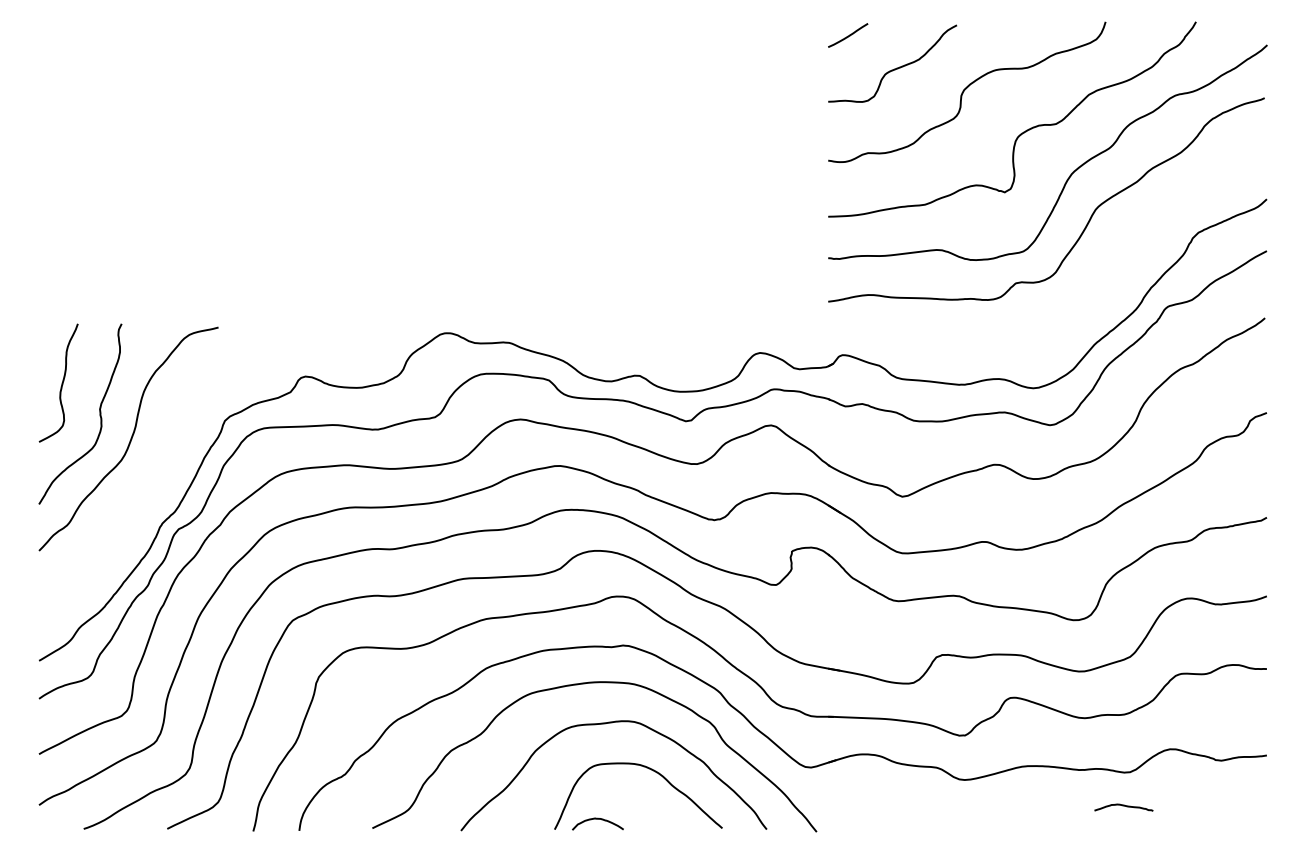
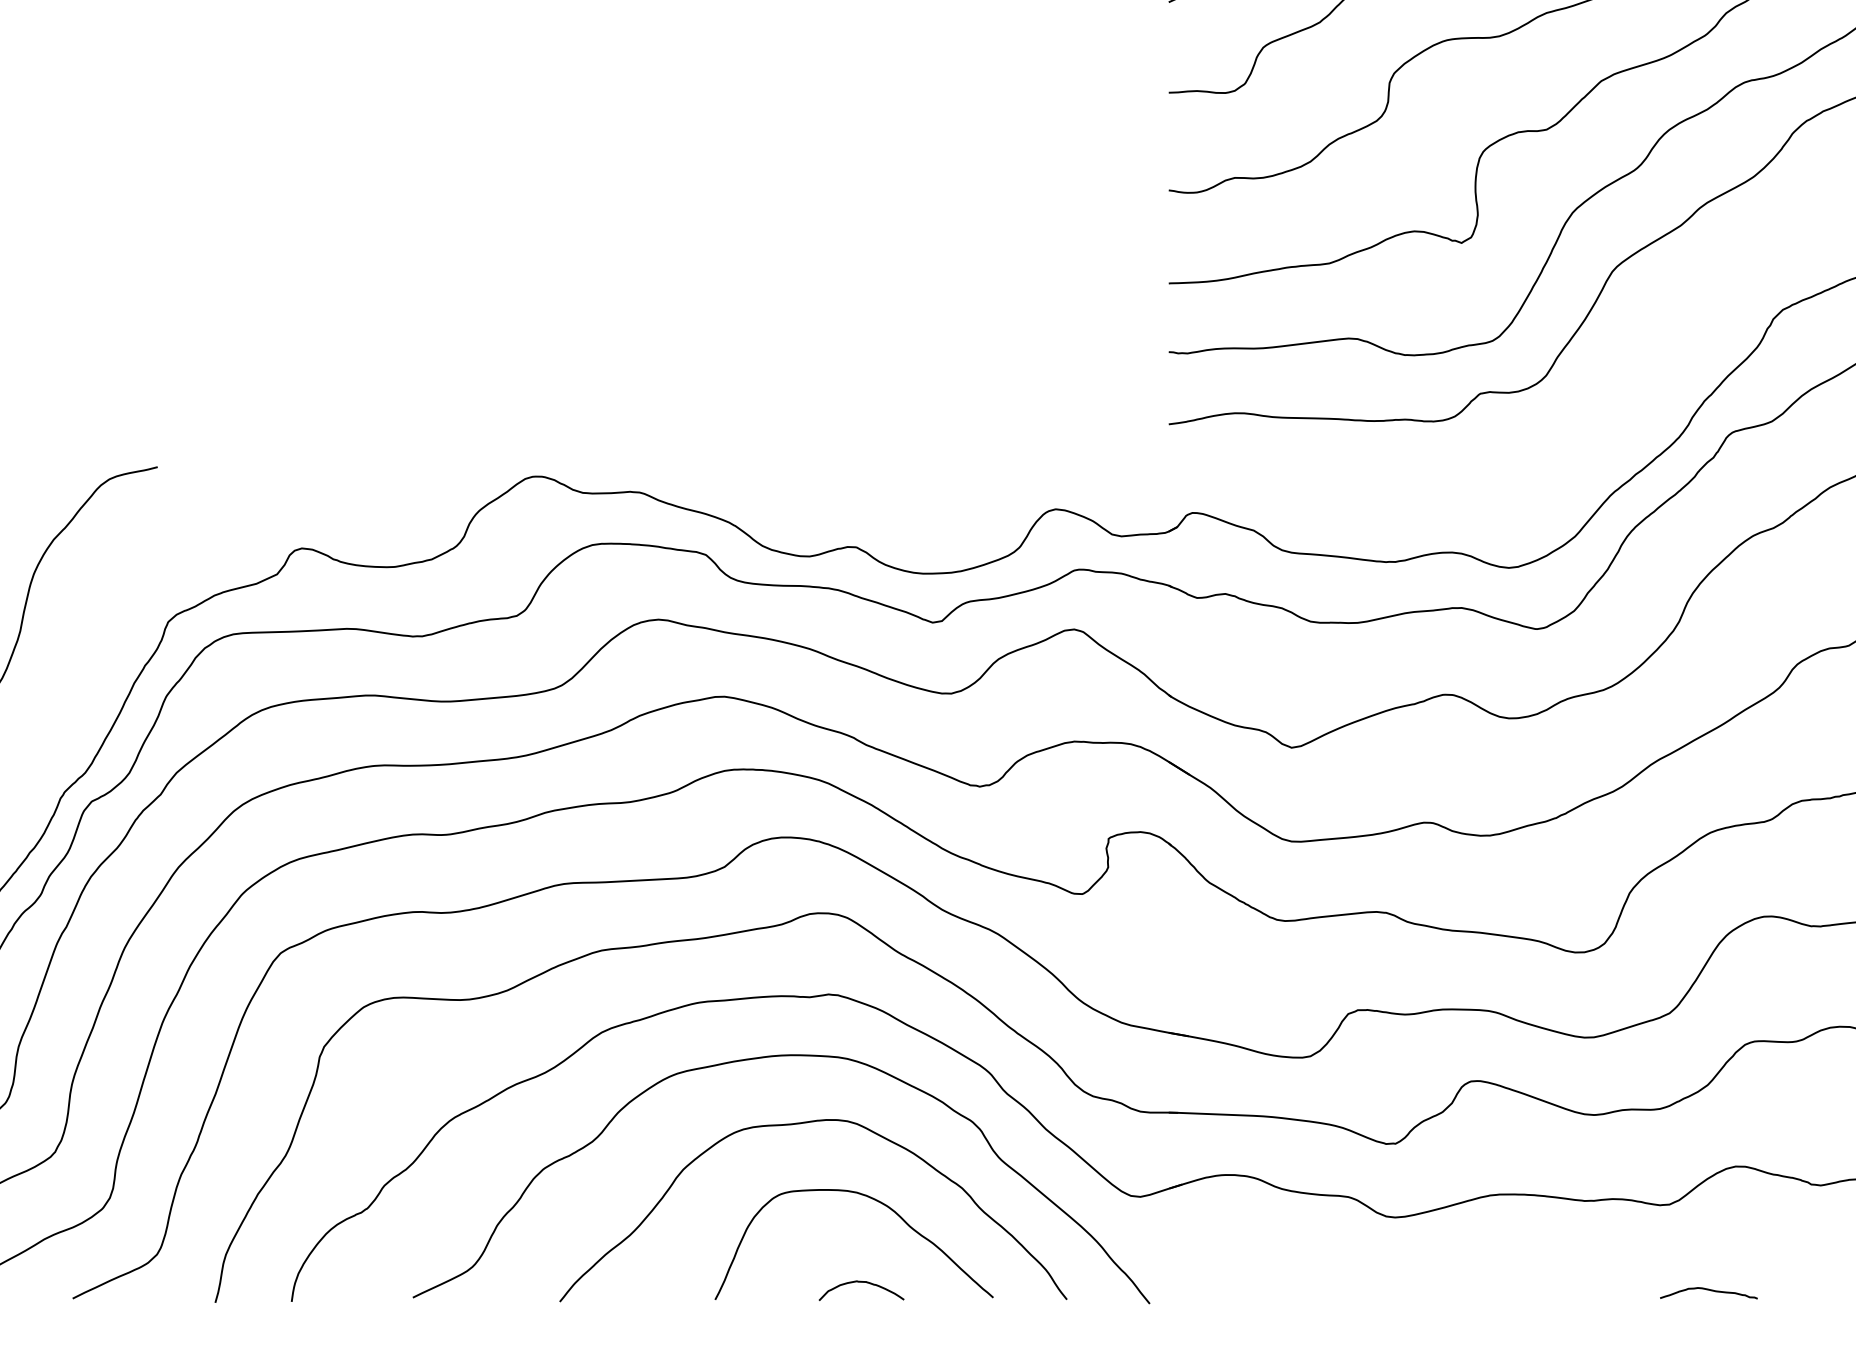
curve: (1123, 806) -> (1708, 1291), moved
curve: (597, 819) -> (860, 1283), moved

